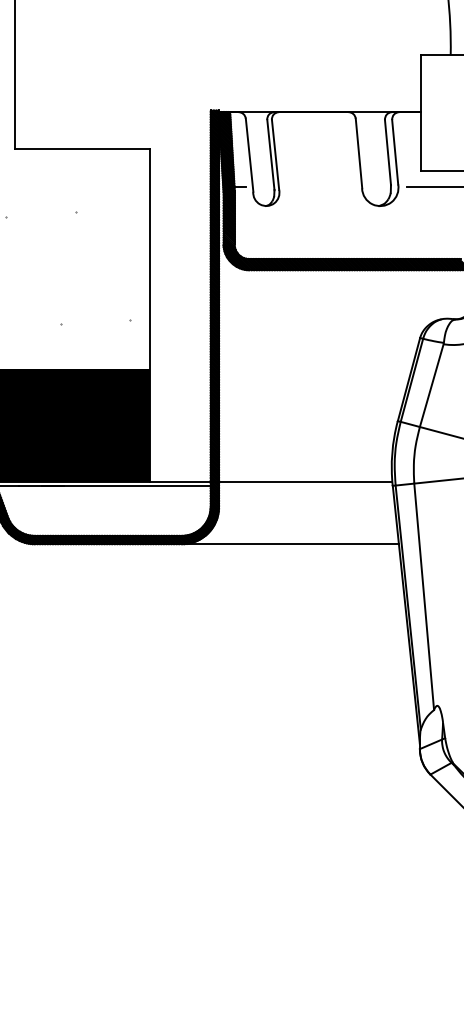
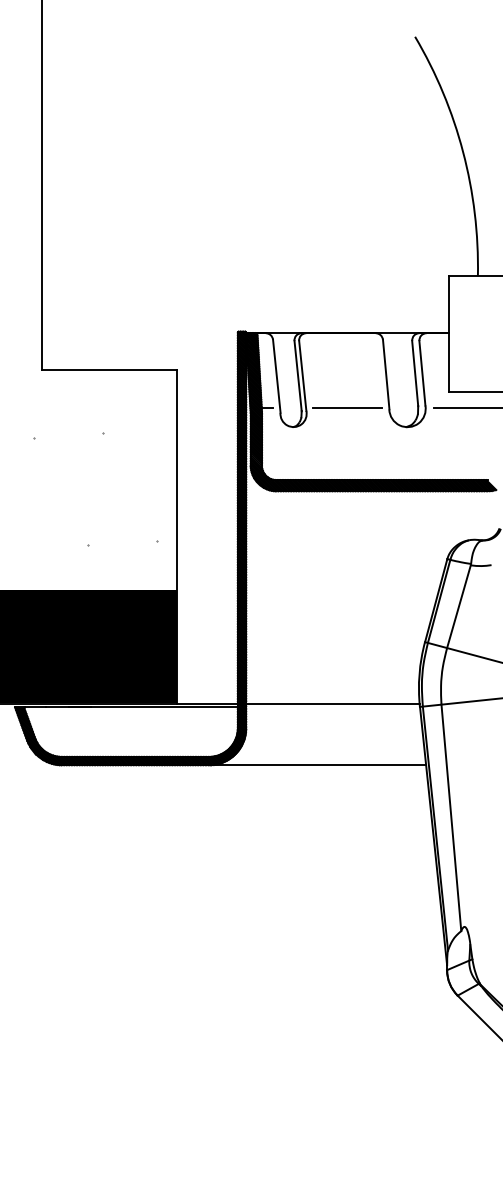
line: (320, 186) -> (347, 407), added

